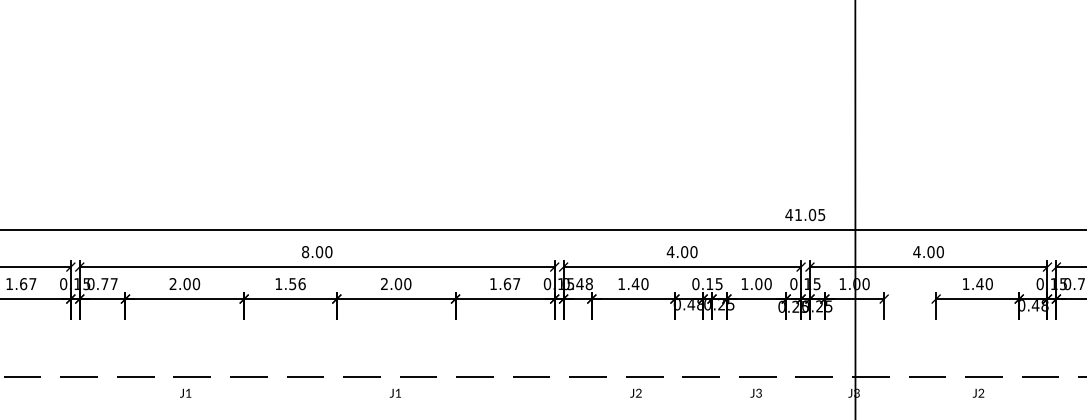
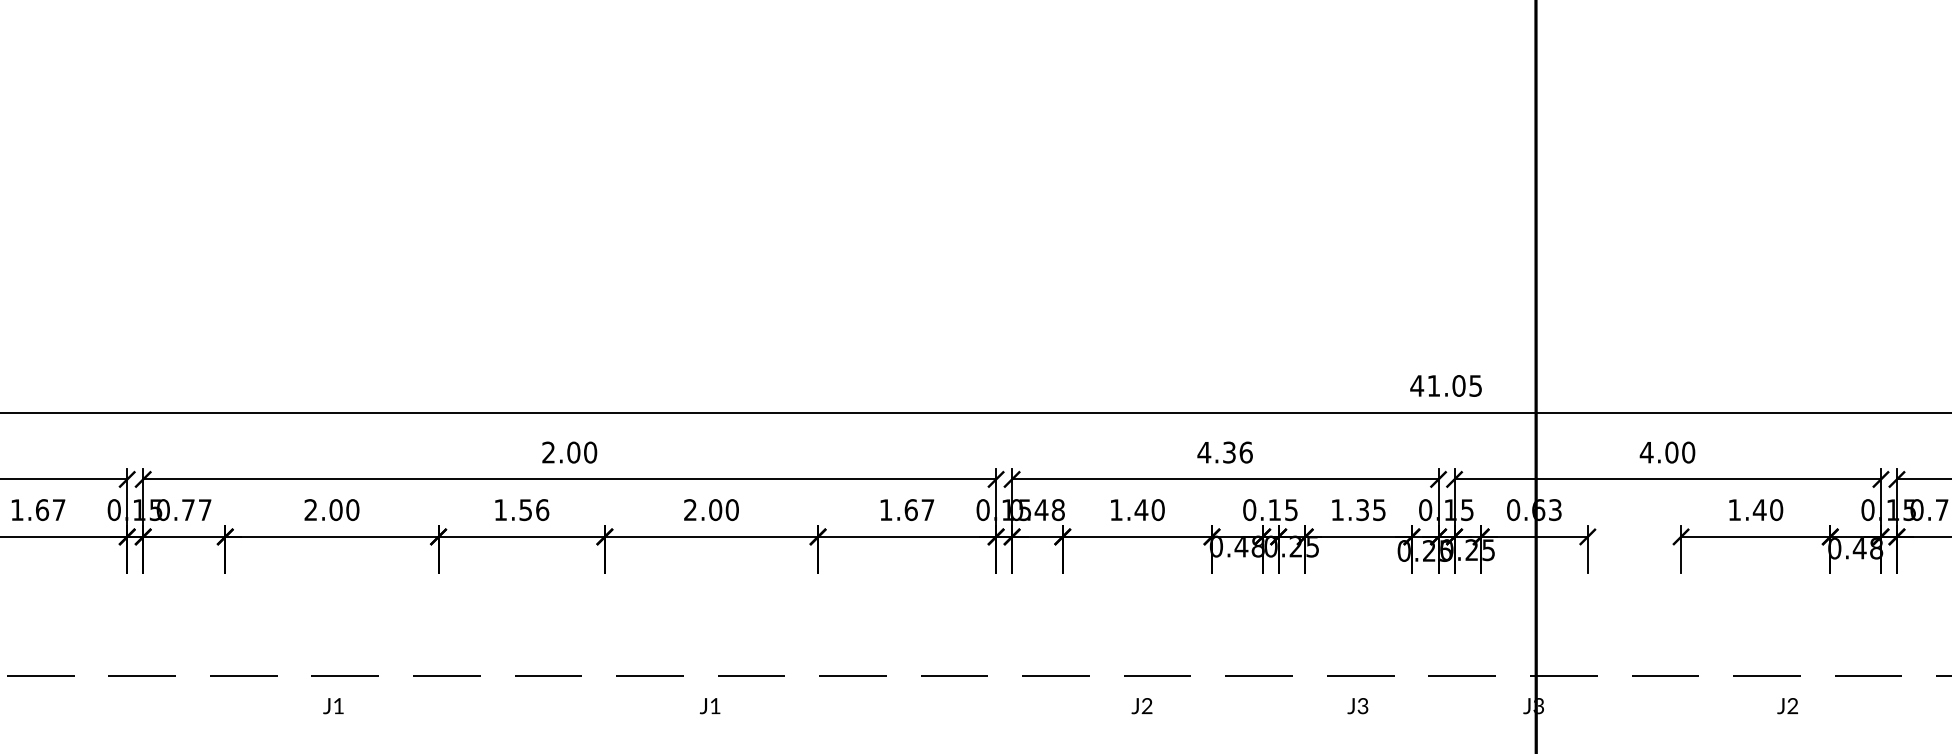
text: (305, 252) -> (548, 453), 8.00 -> 2.00
text: (689, 252) -> (1238, 453), 4.00 -> 4.36
text: (763, 284) -> (1371, 510), 1.00 -> 1.35
text: (854, 284) -> (1534, 510), 1.00 -> 0.63
text: (978, 392) -> (1787, 704), moved

